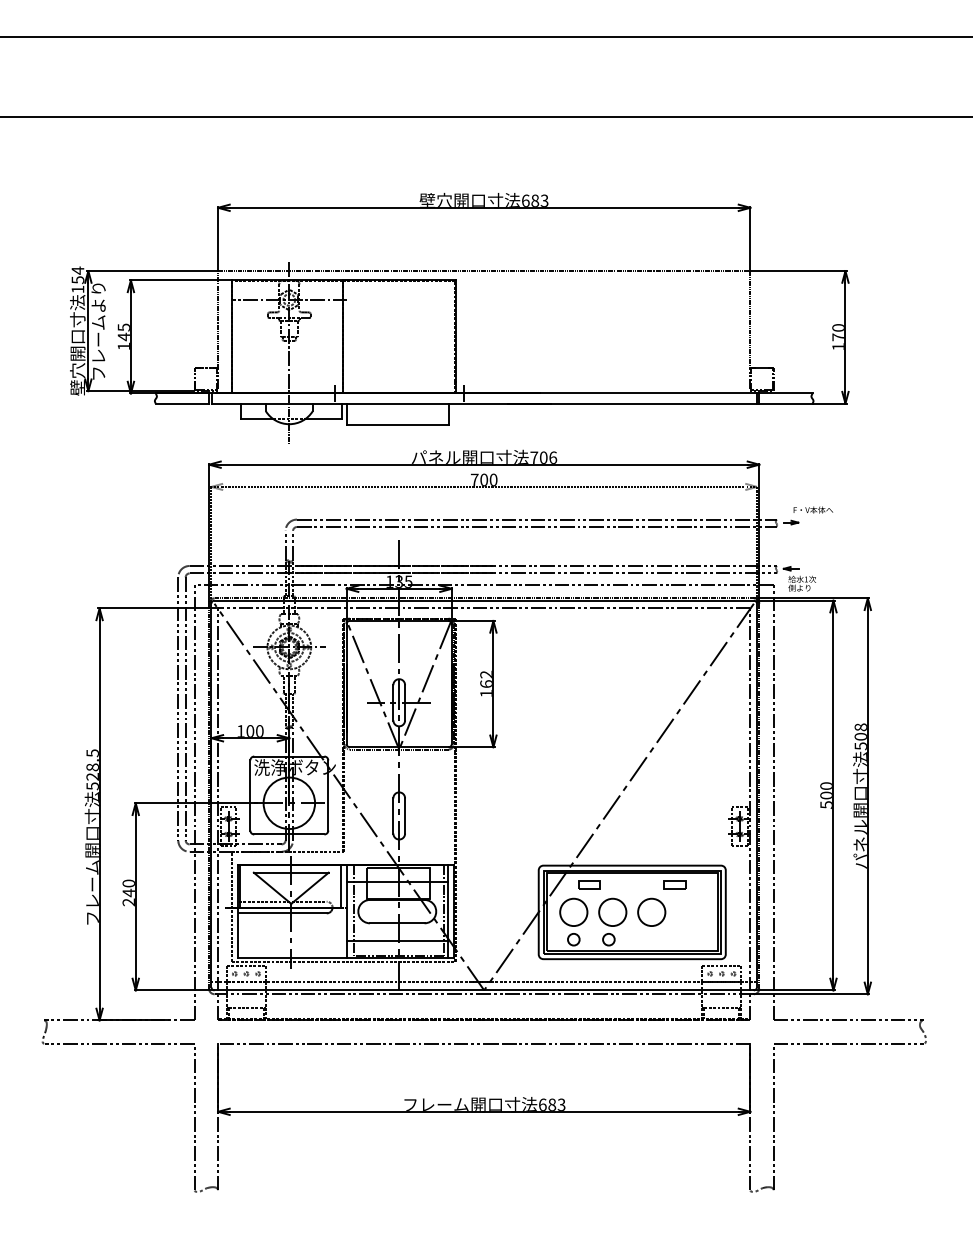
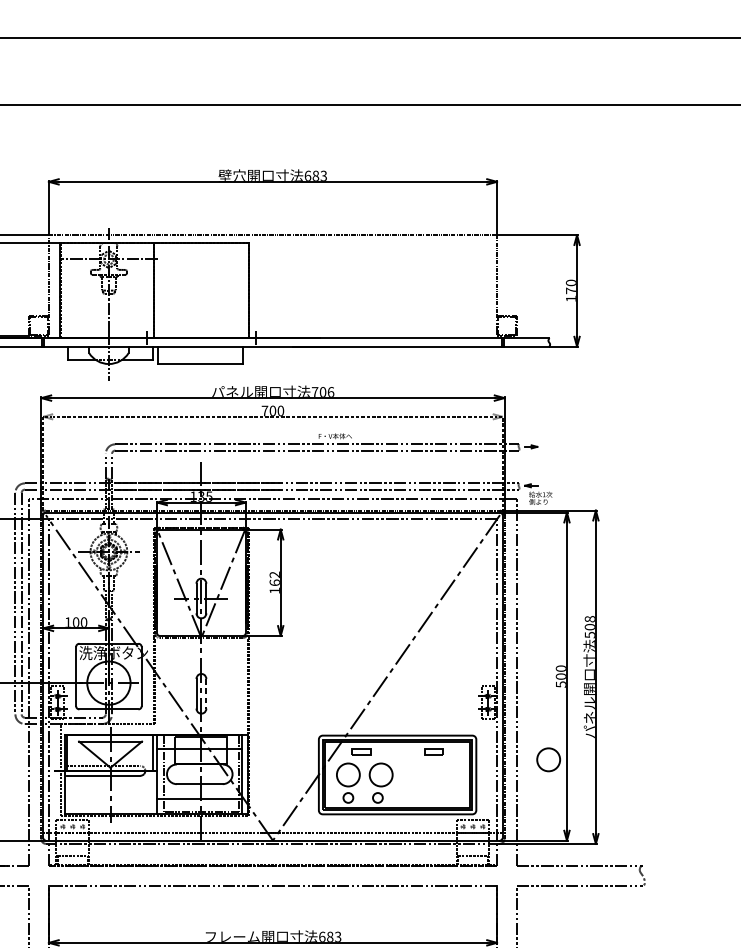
text: (813, 509) -> (335, 435), moved
line: (405, 816) -> (206, 694), solid -> dashed
circle: (651, 911) -> (548, 759), moved

